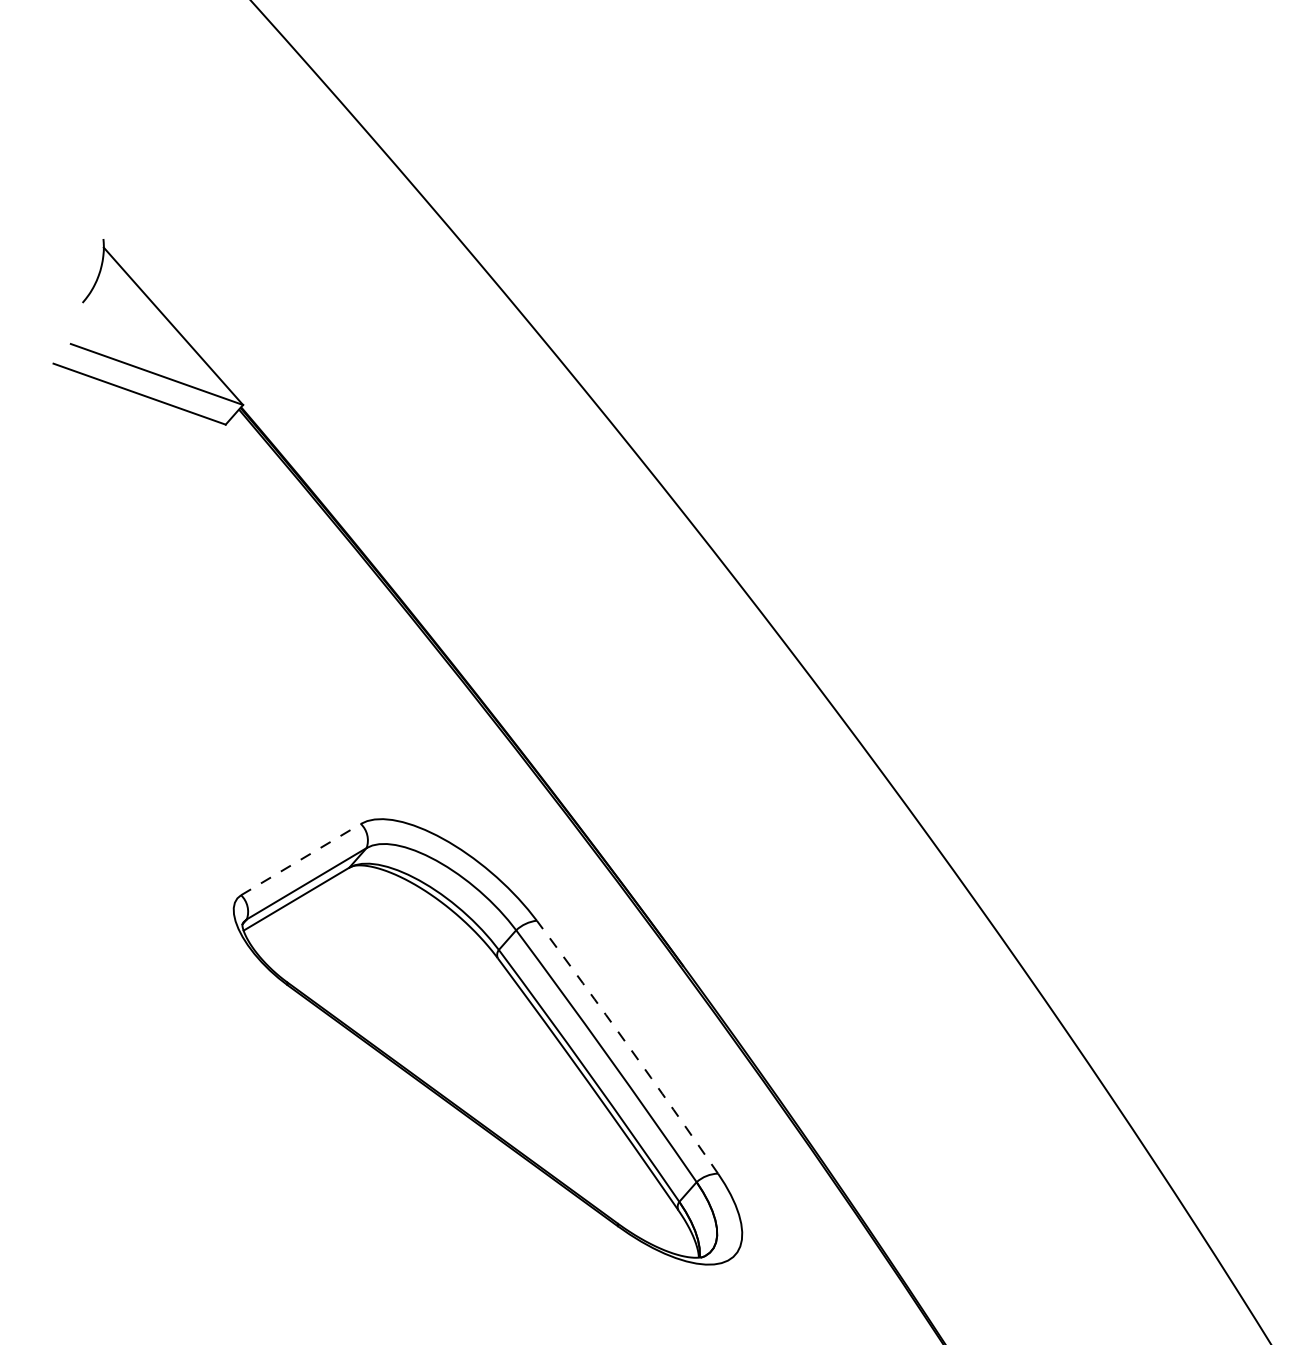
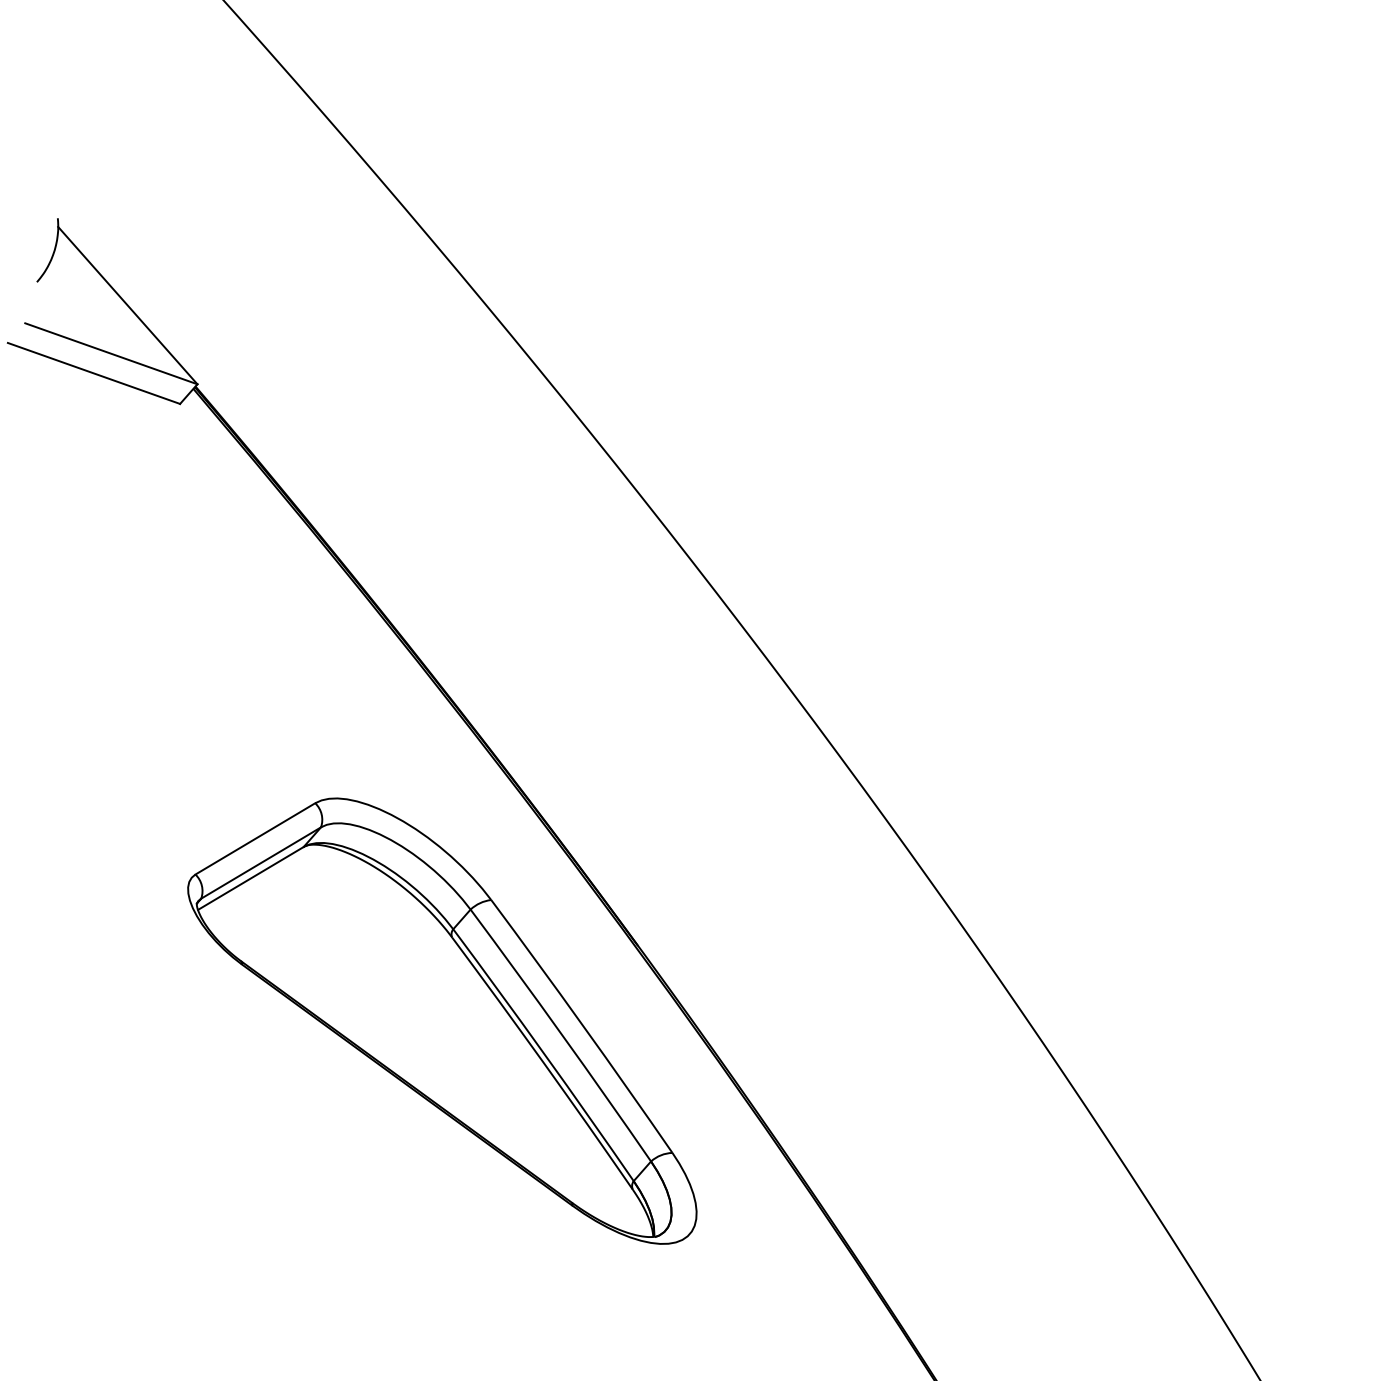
line: (301, 859) -> (255, 838), dashed -> solid
arc: (629, 1046) -> (583, 1025), dashed -> solid

